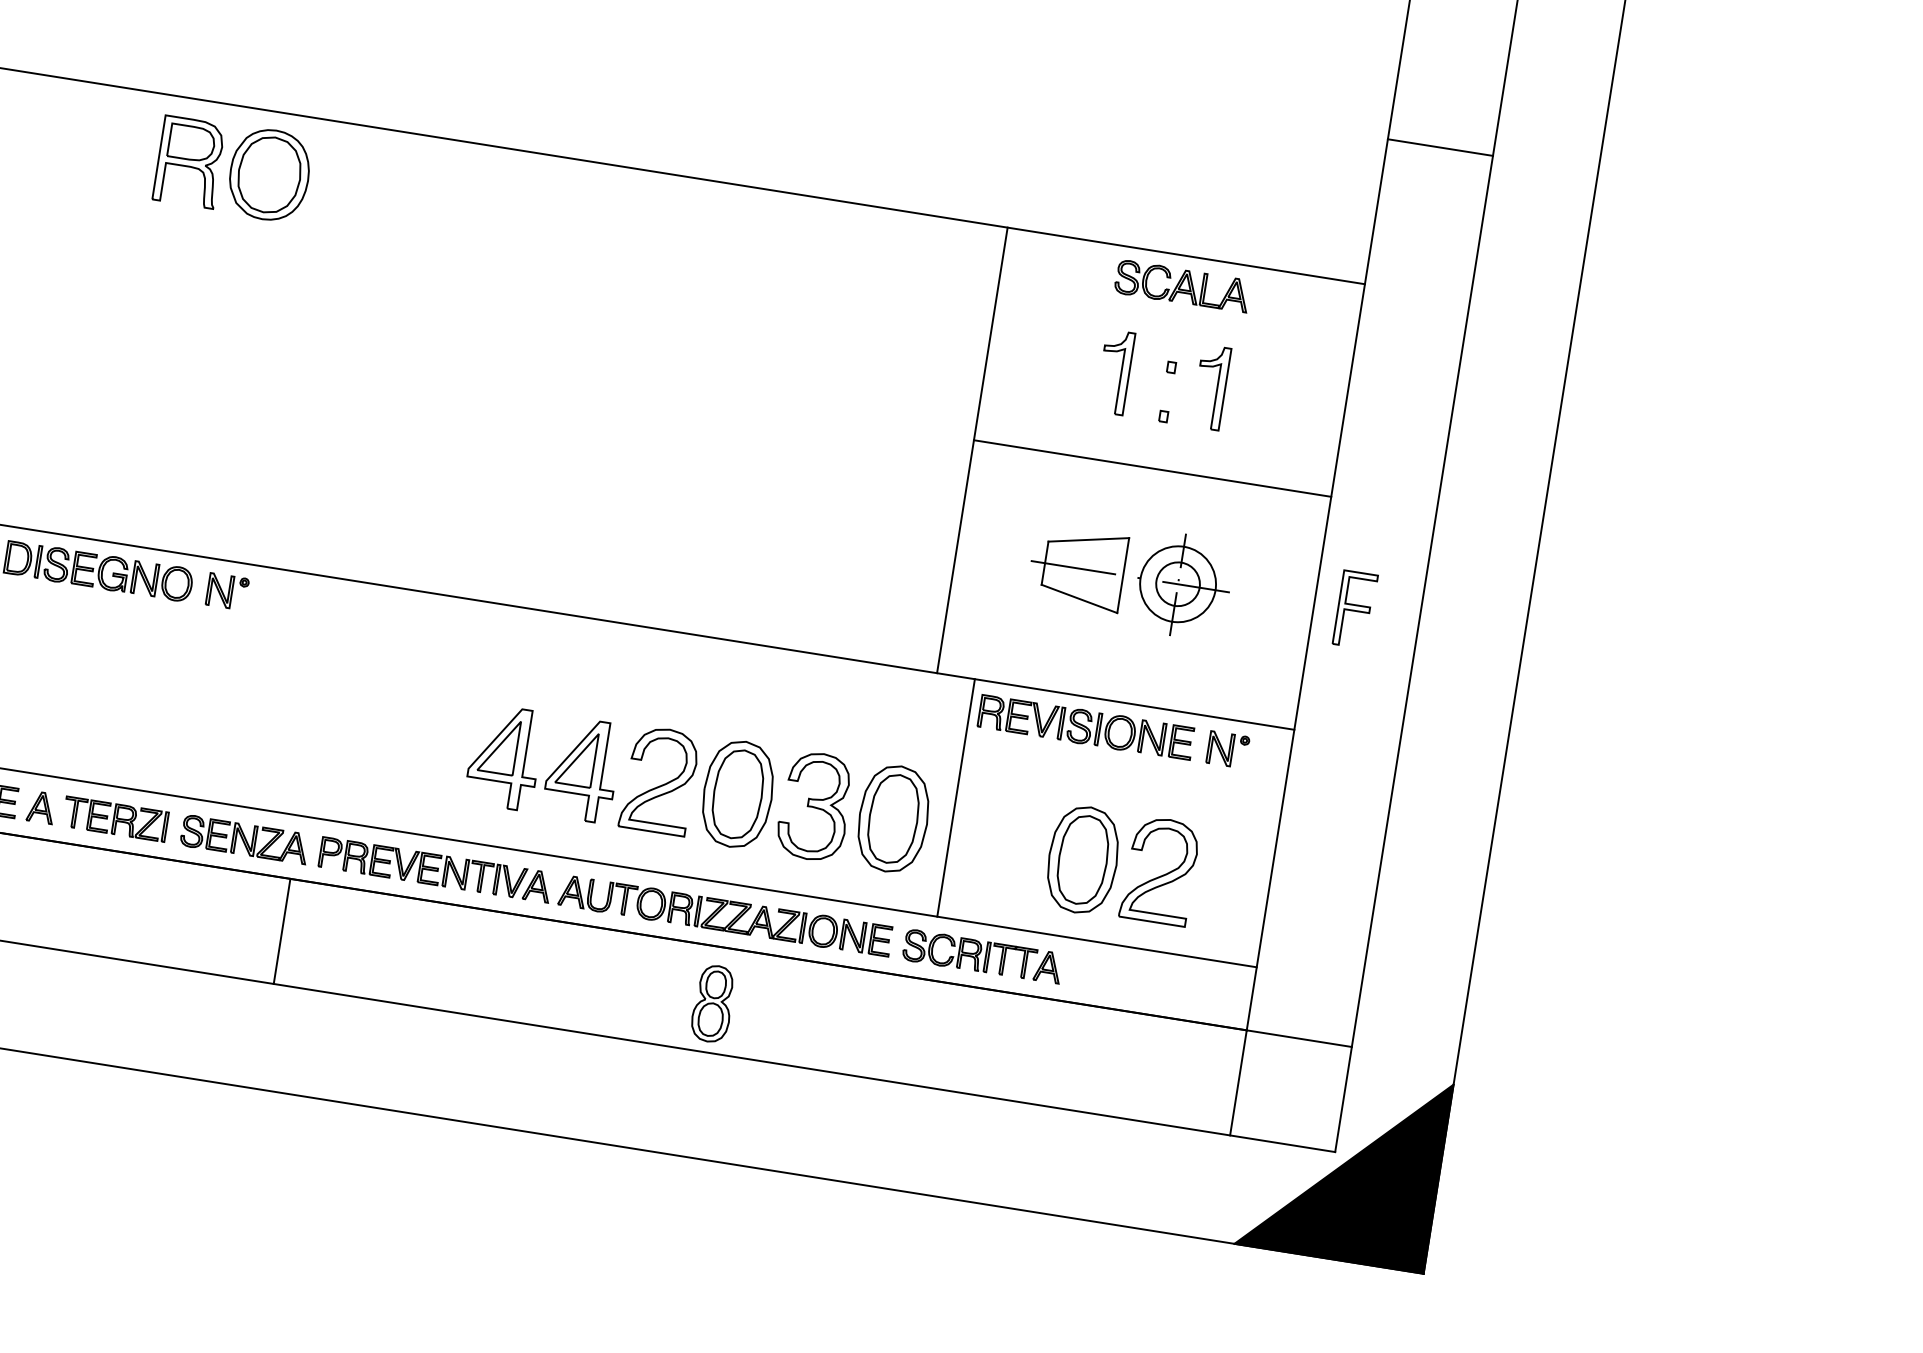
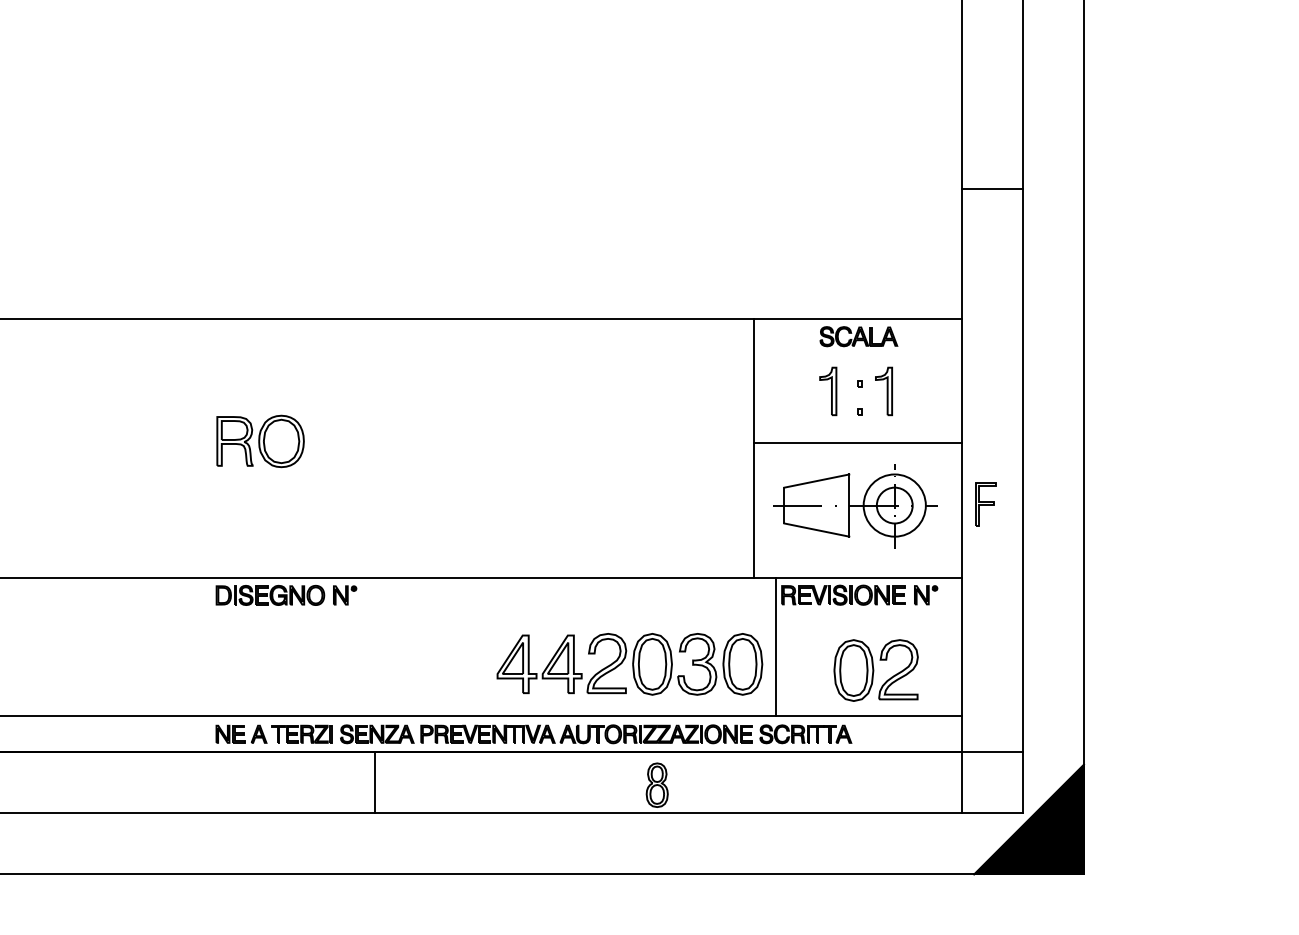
line: (1438, 146) -> (991, 188), moved
part: (233, 169) -> (260, 441), moved
part: (1130, 577) -> (855, 506), size x1.43
line: (282, 930) -> (374, 782), moved

